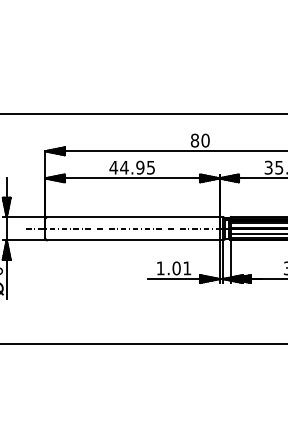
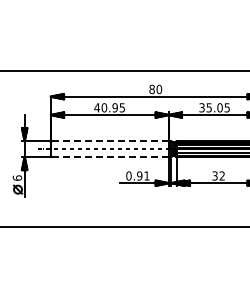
text: (124, 167) -> (104, 107), 44.95 -> 40.95
line: (131, 217) -> (109, 141), solid -> dashed
line: (133, 241) -> (110, 157), solid -> dashed
text: (168, 267) -> (134, 175), 1.01 -> 0.91

